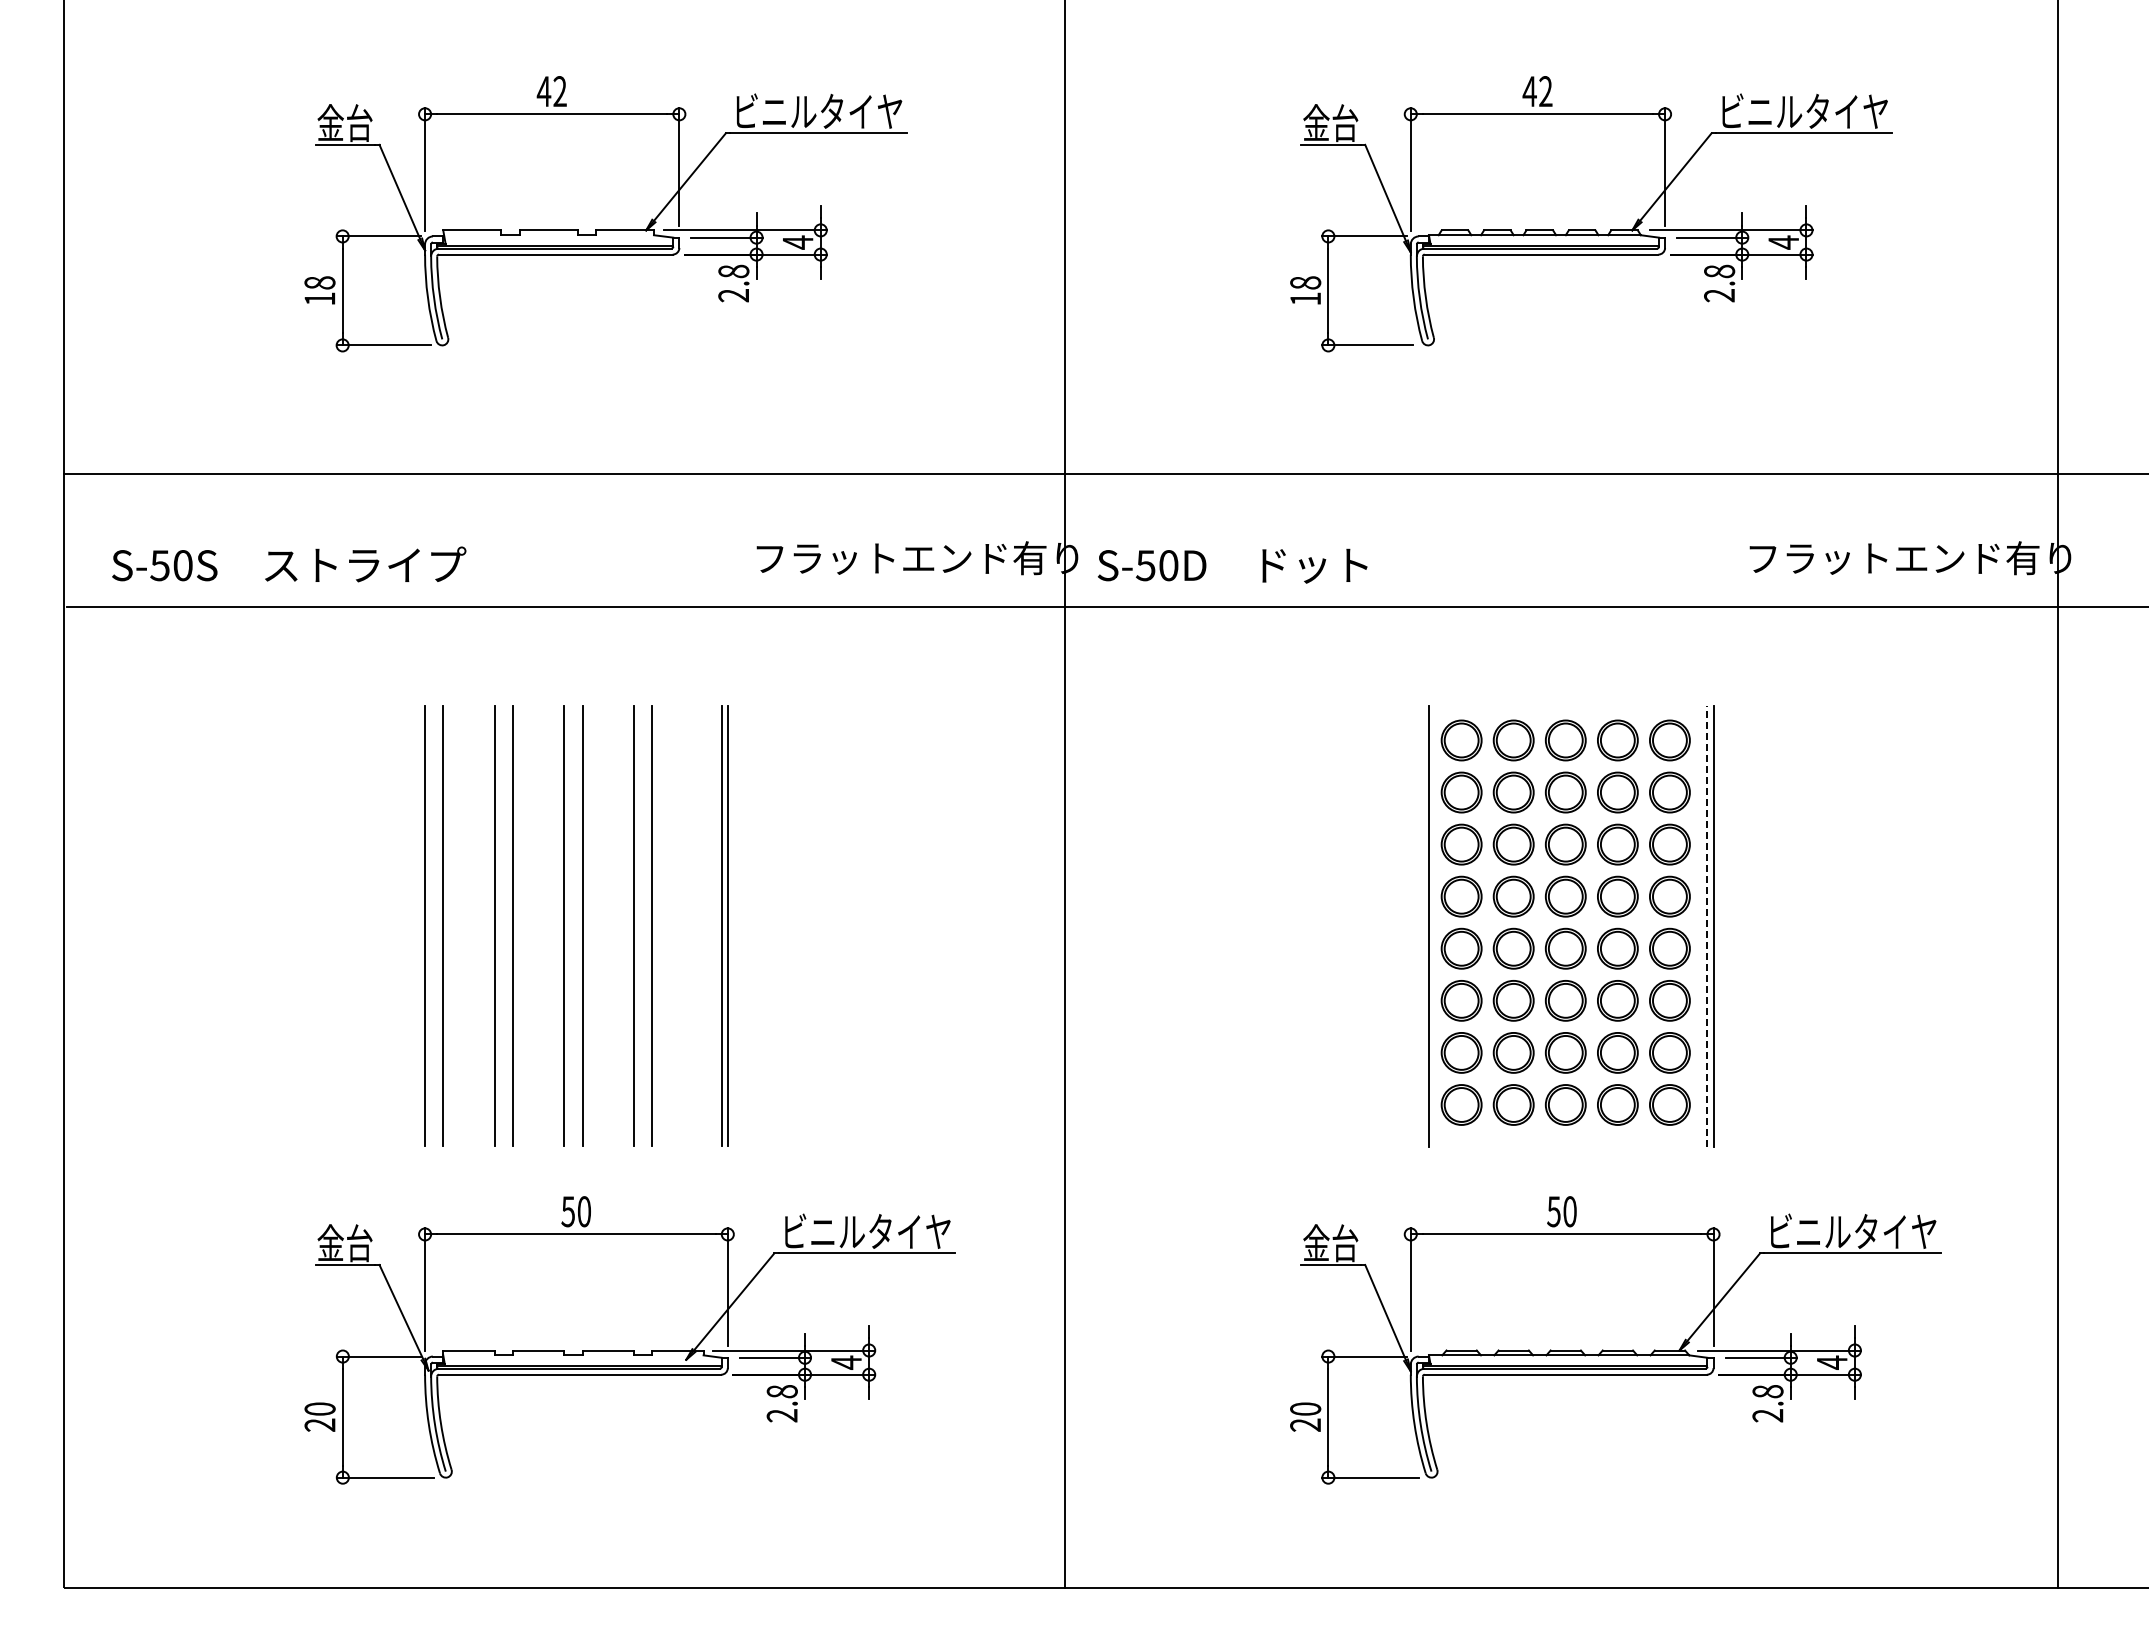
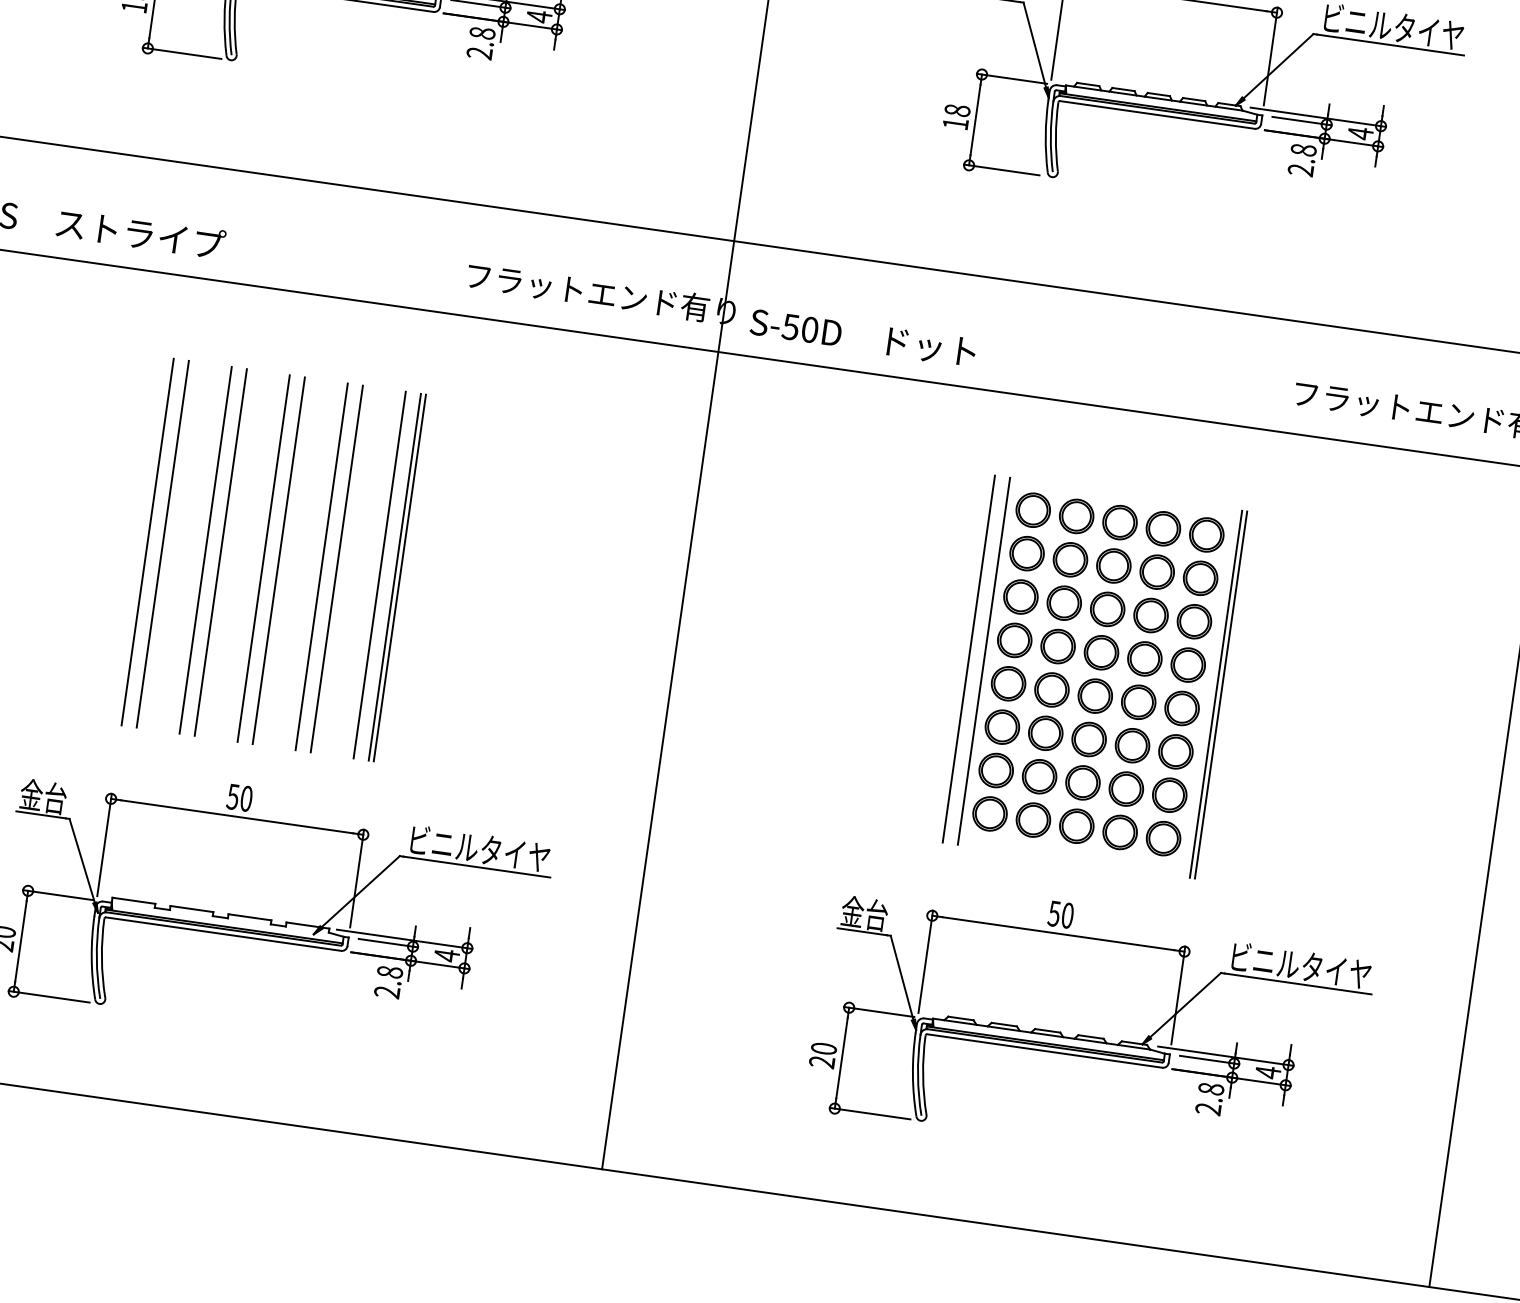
line: (1707, 925) -> (1216, 693), dashed -> solid
line: (703, 926) -> (379, 575), added
line: (1410, 926) -> (968, 659), added

